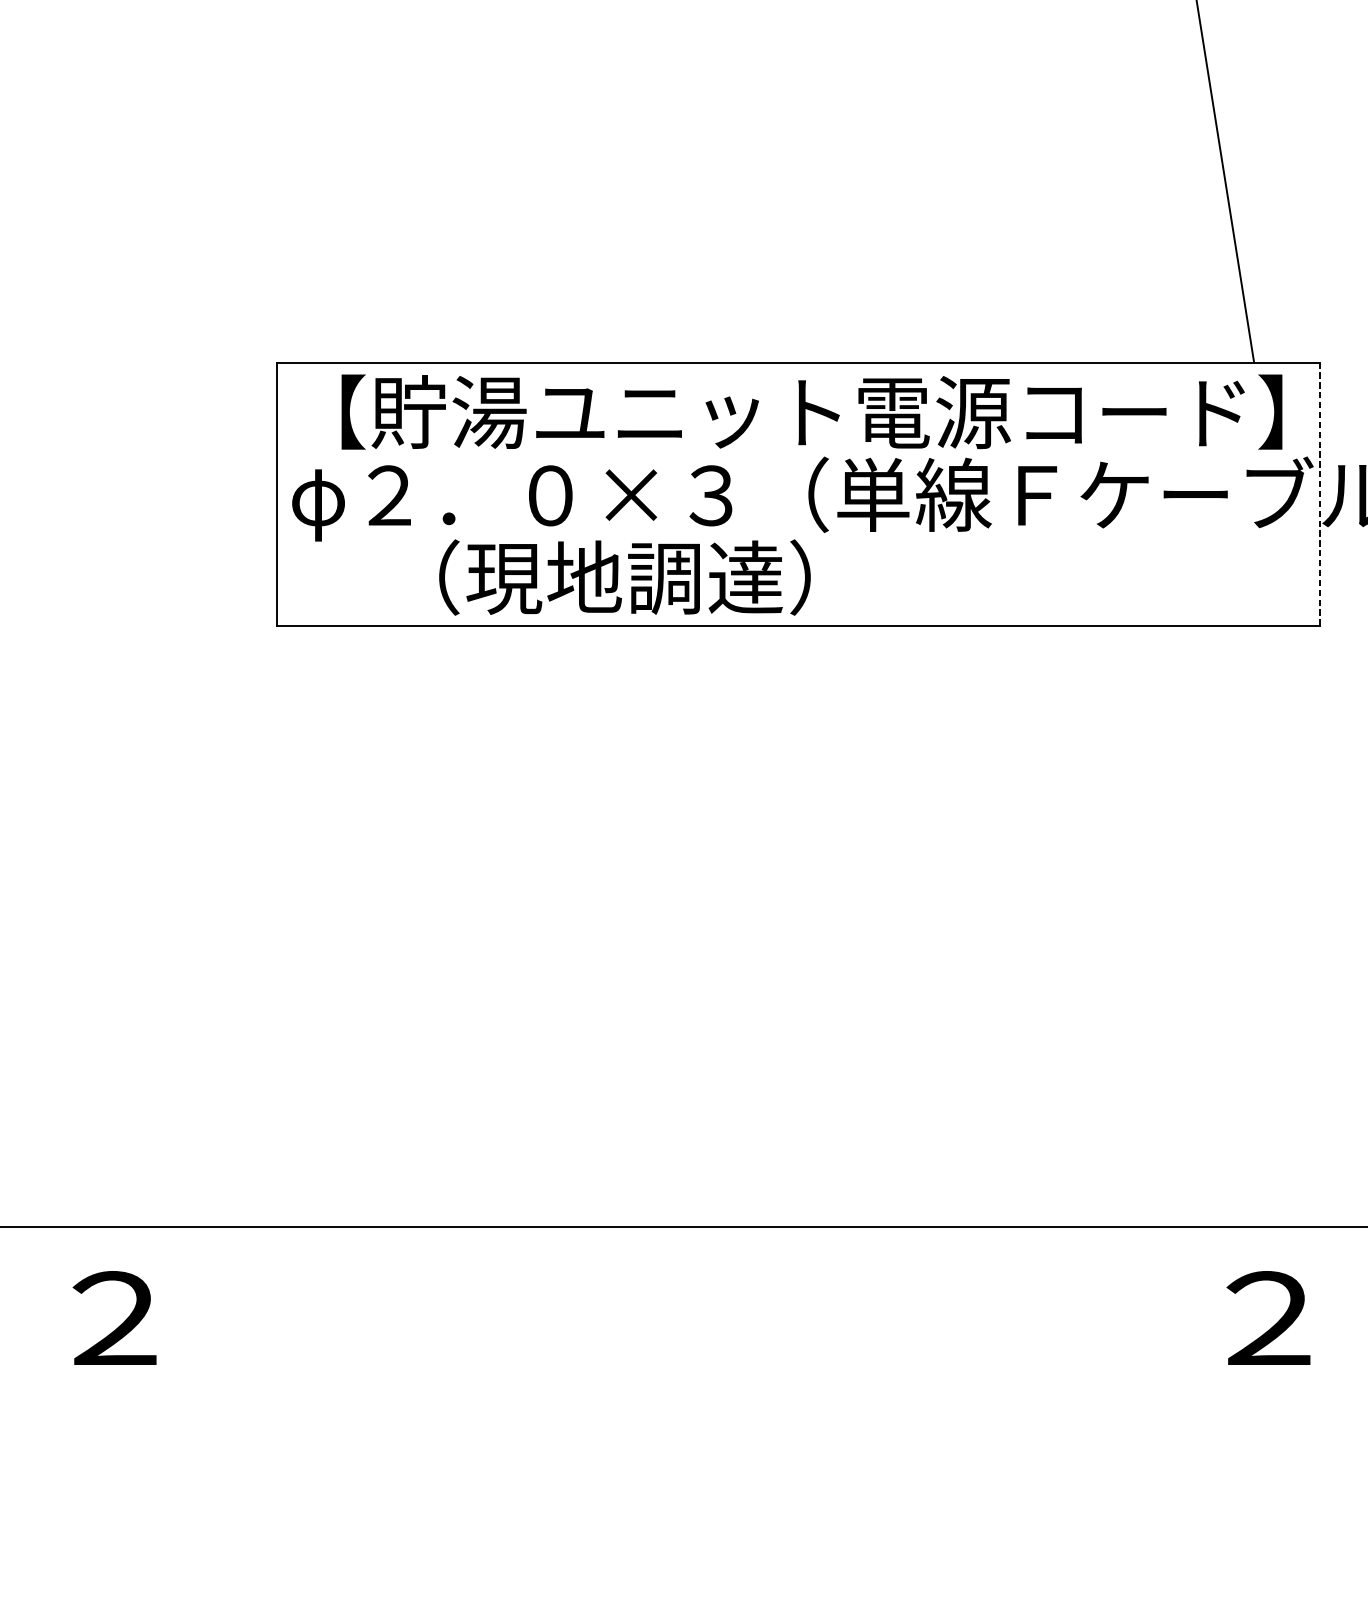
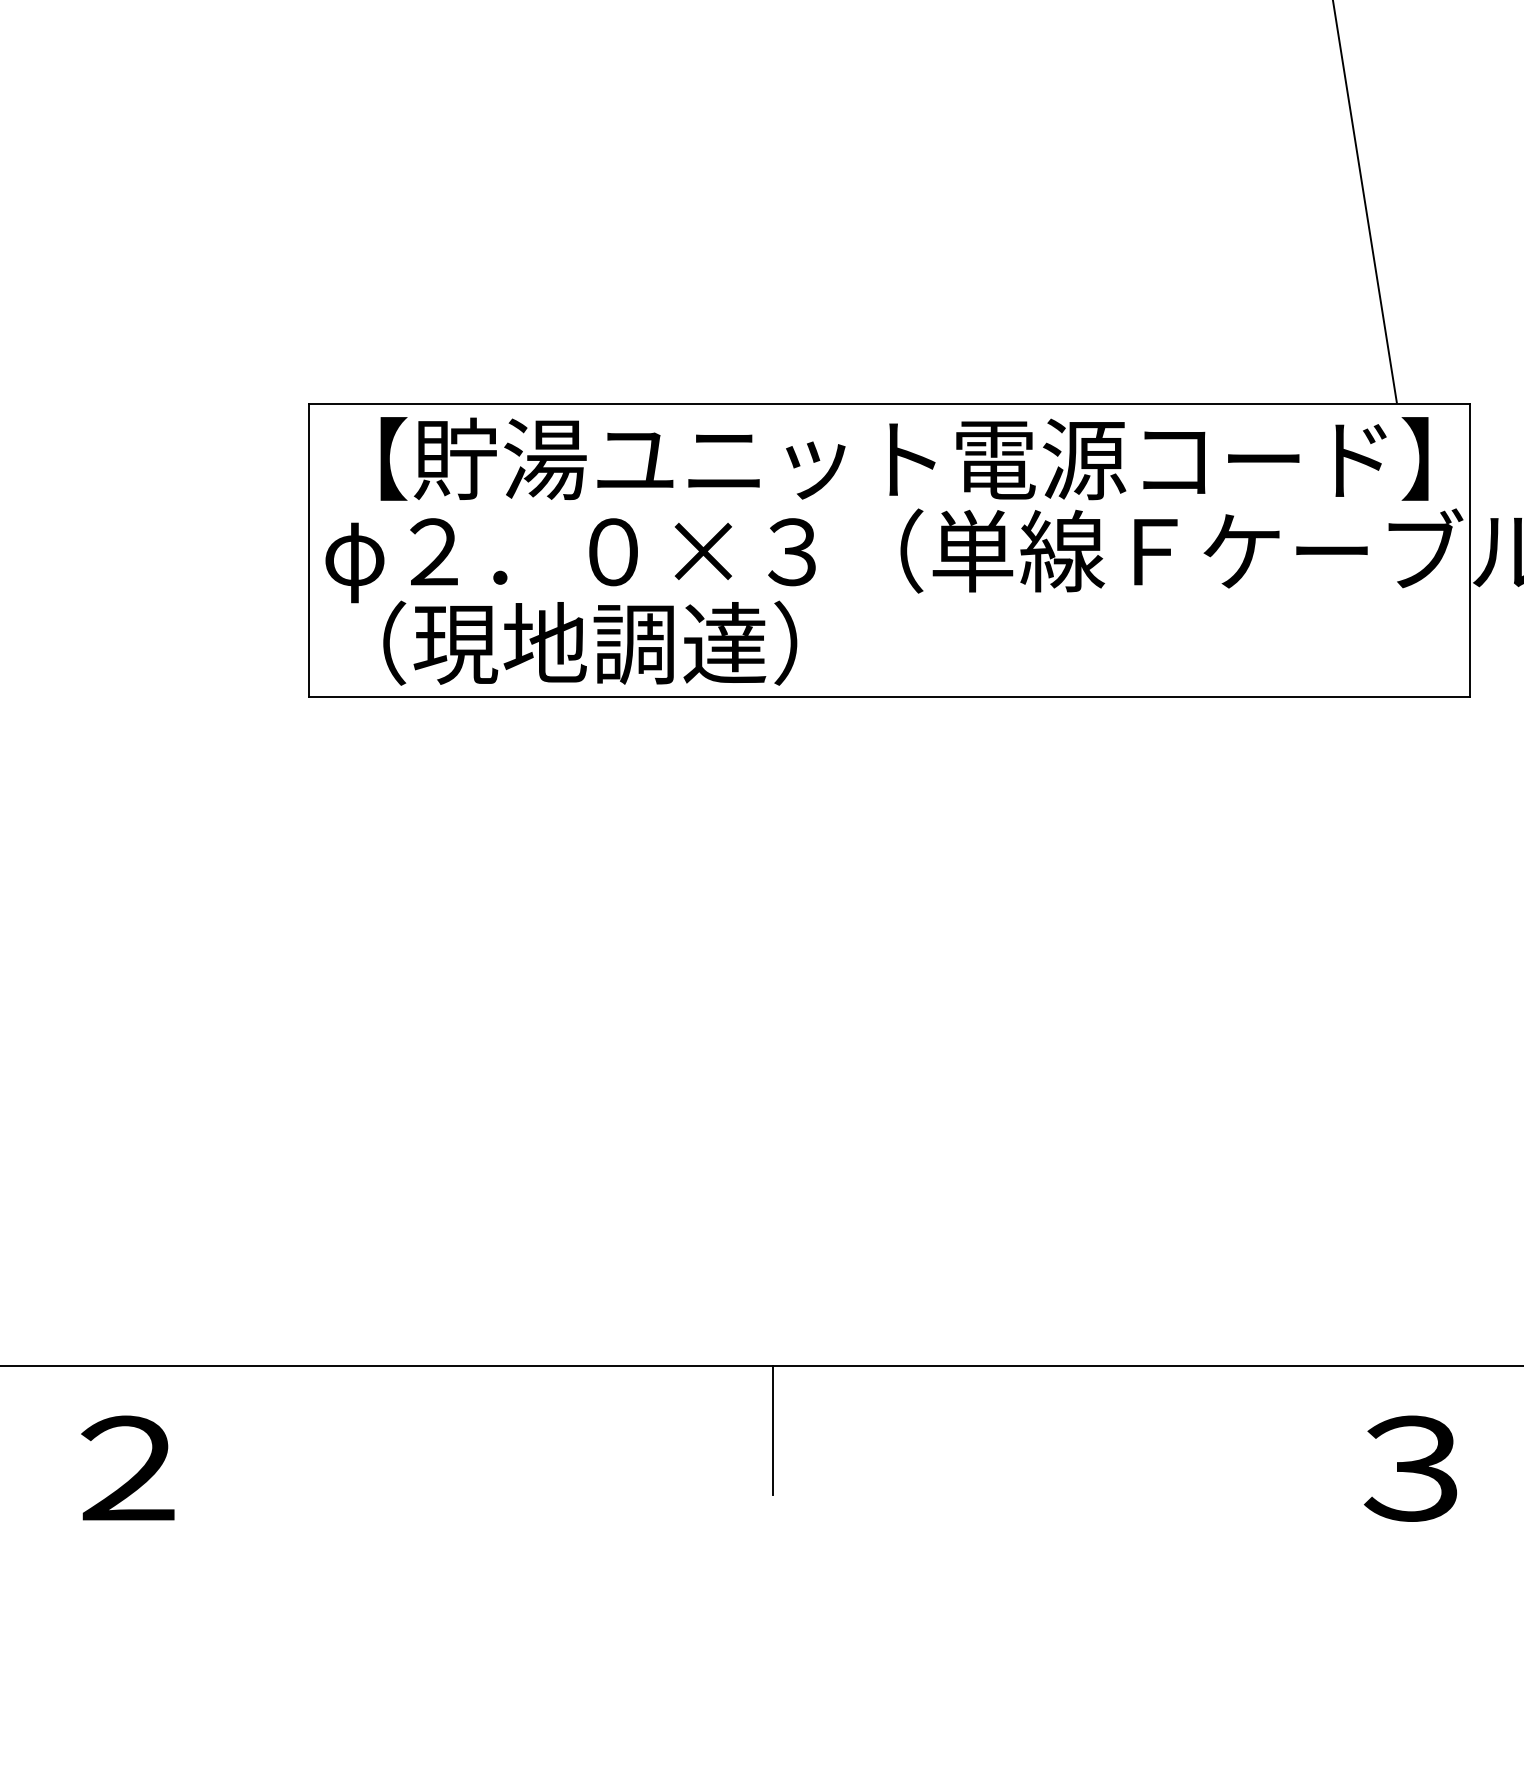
line: (1319, 494) -> (1469, 550), dashed -> solid
text: (625, 576) -> (590, 642), moved
line: (693, 1284) -> (772, 1430), added
text: (1267, 1318) -> (1411, 1468), ２ -> ３

